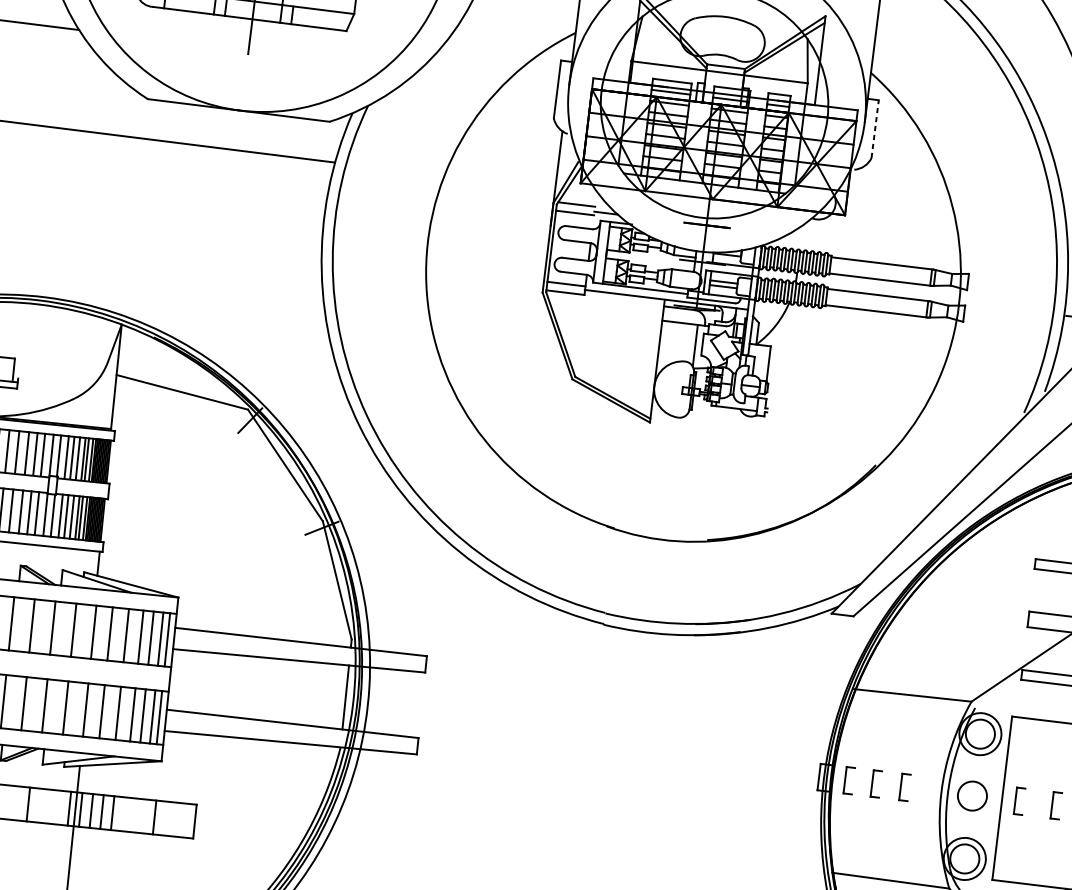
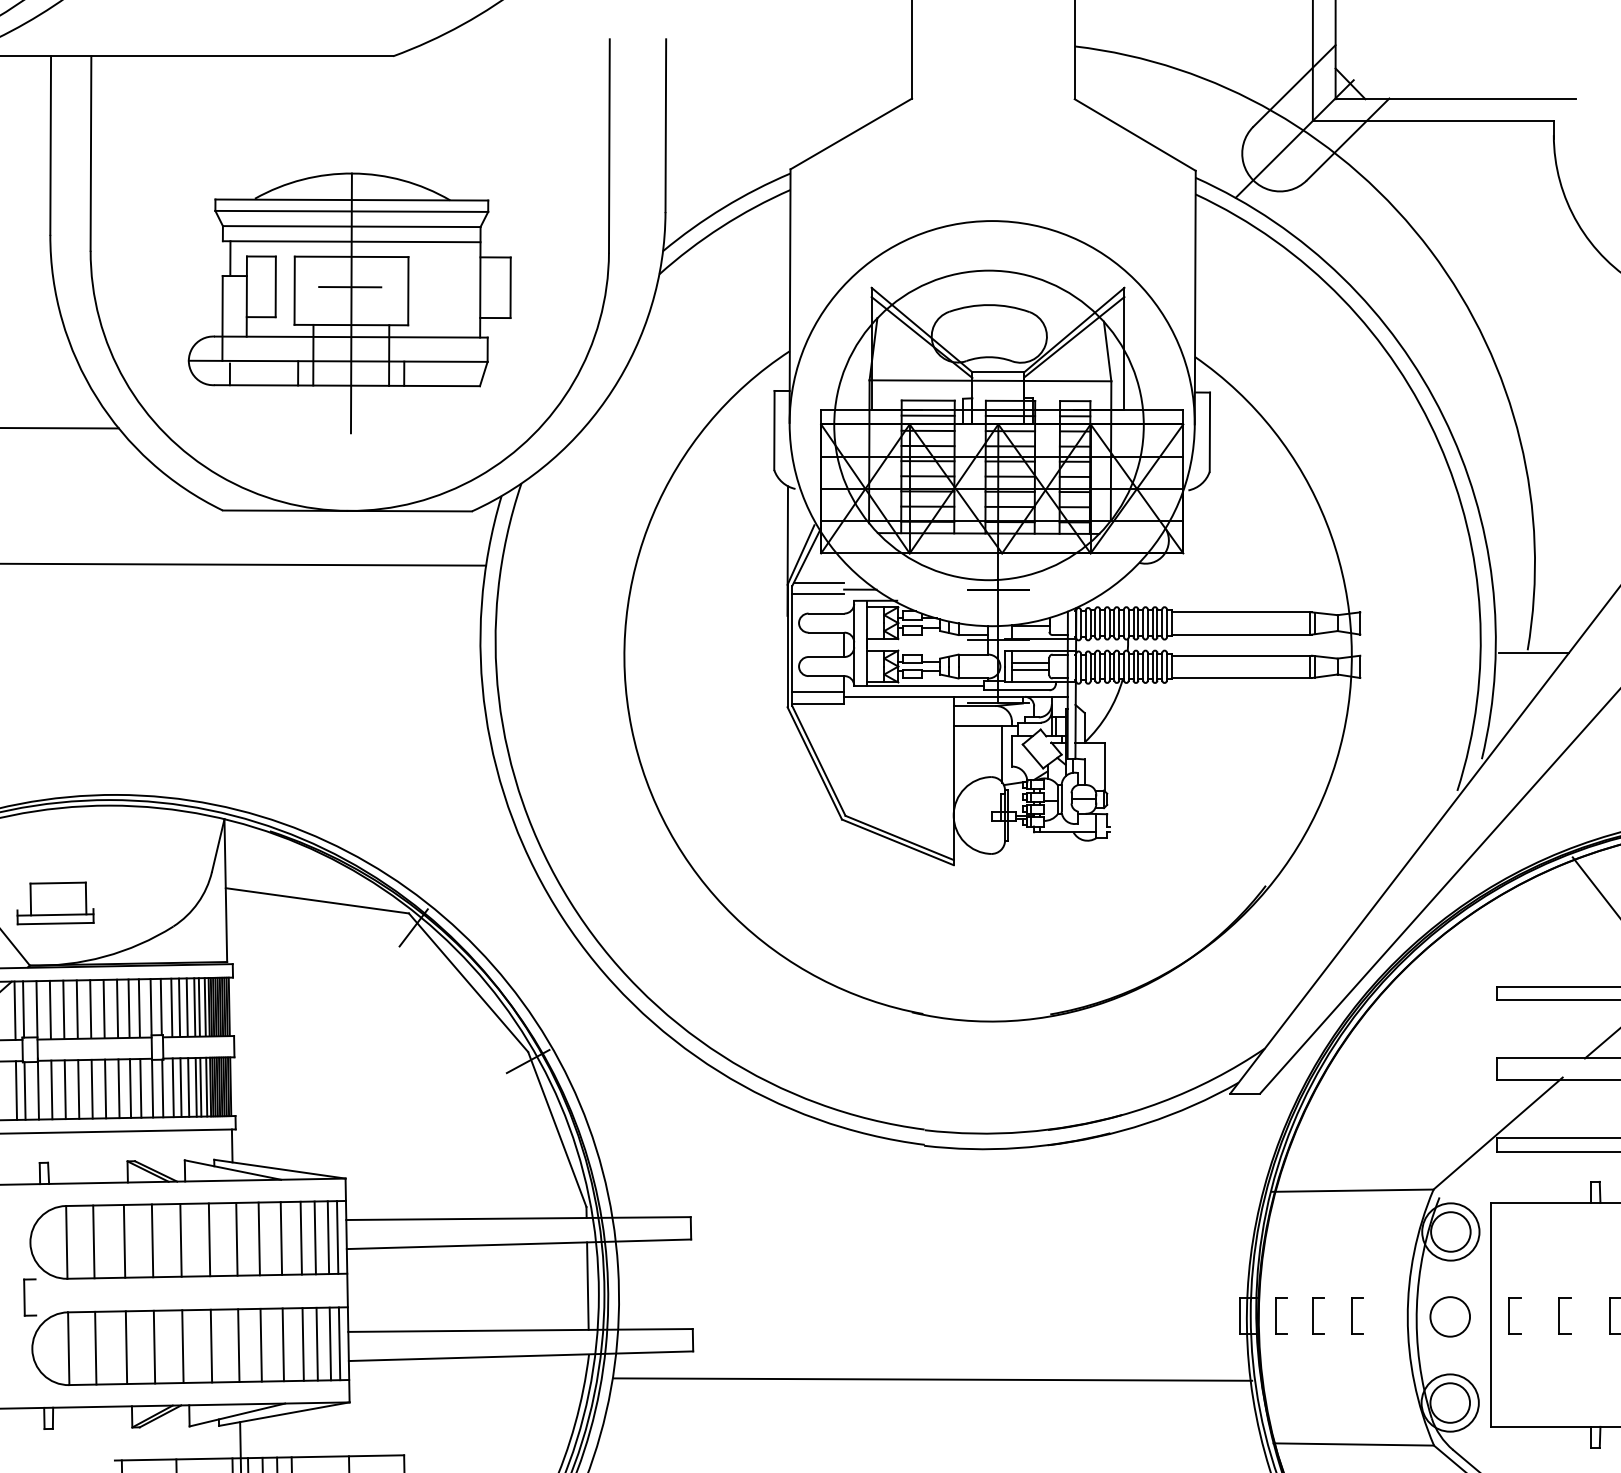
line: (874, 129) -> (1209, 432), dashed -> solid
line: (589, 796) -> (932, 1379), added

